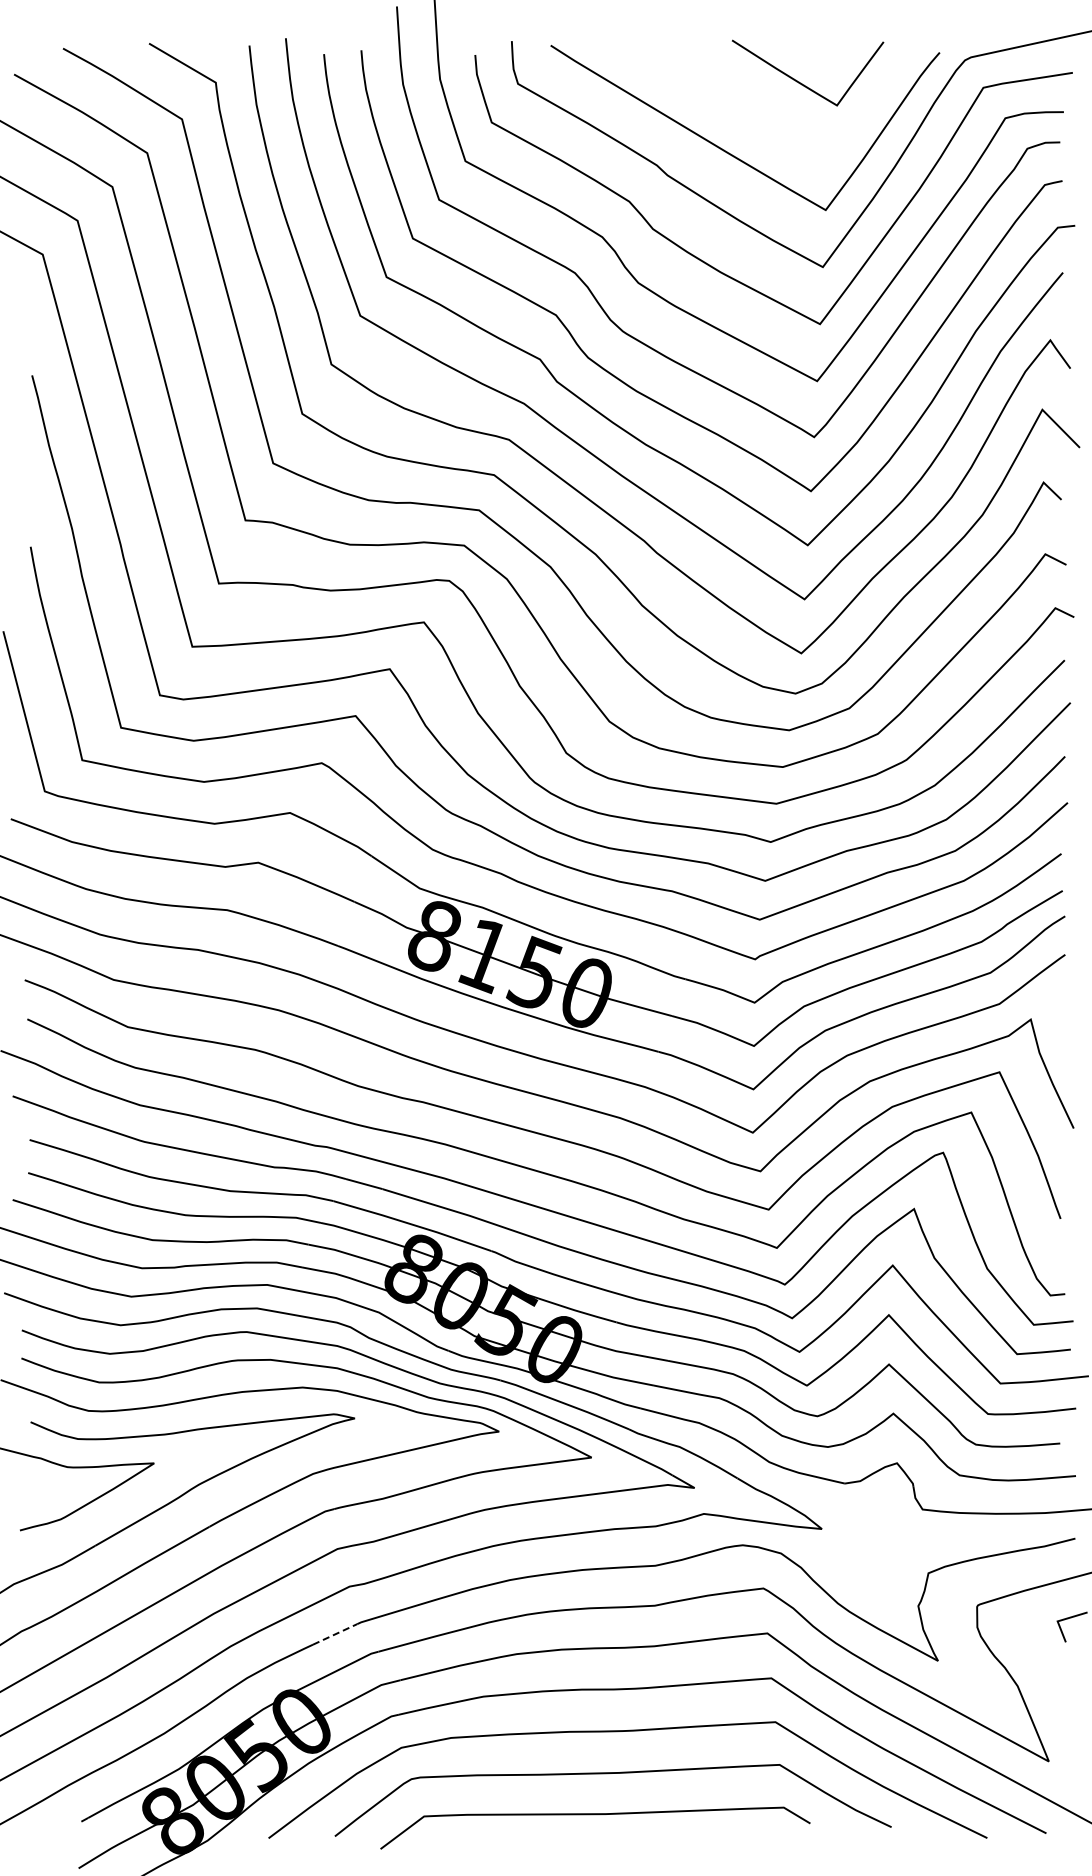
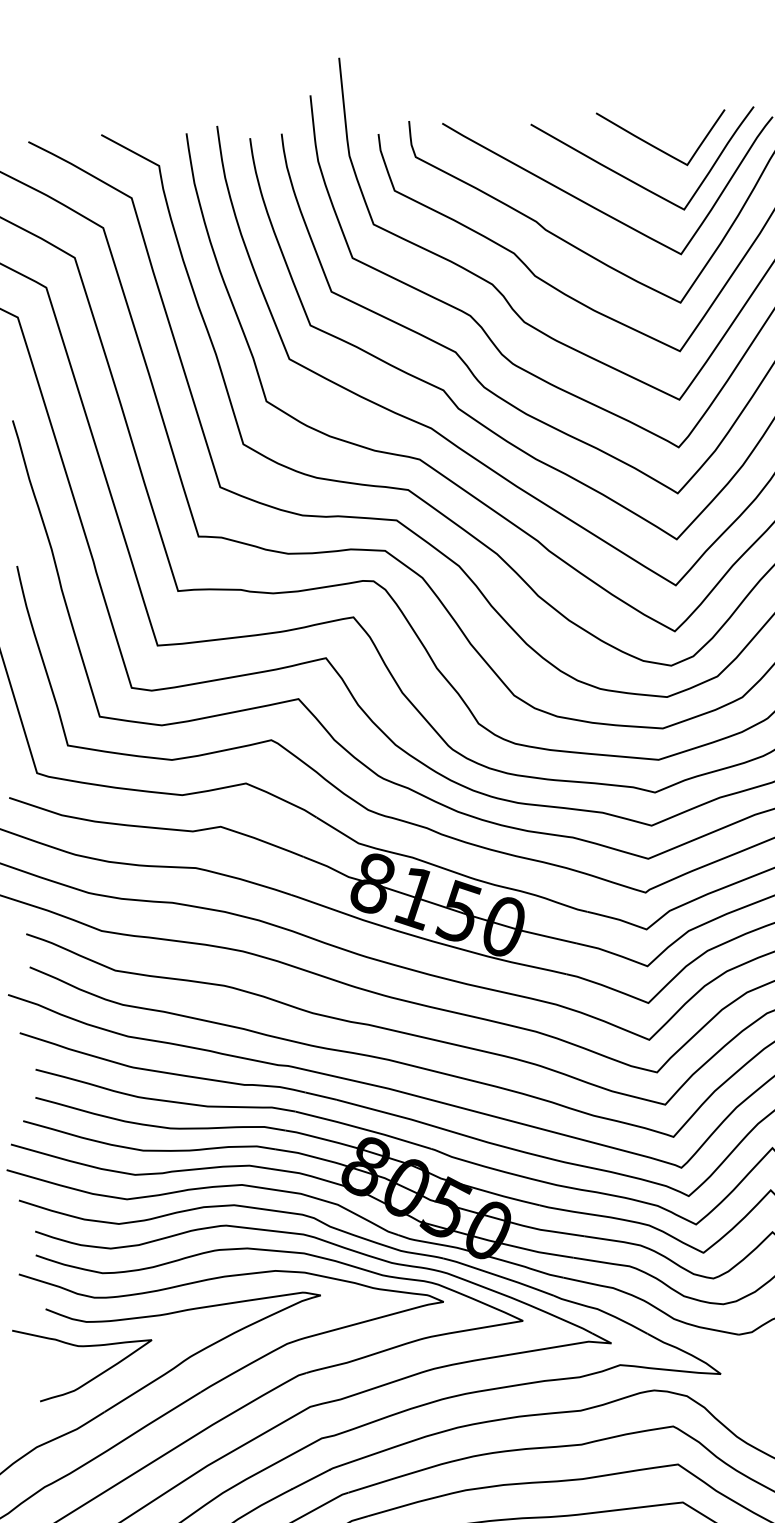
curve: (772, 121) -> (633, 180), added
line: (335, 1634) -> (311, 1479), dashed -> solid

